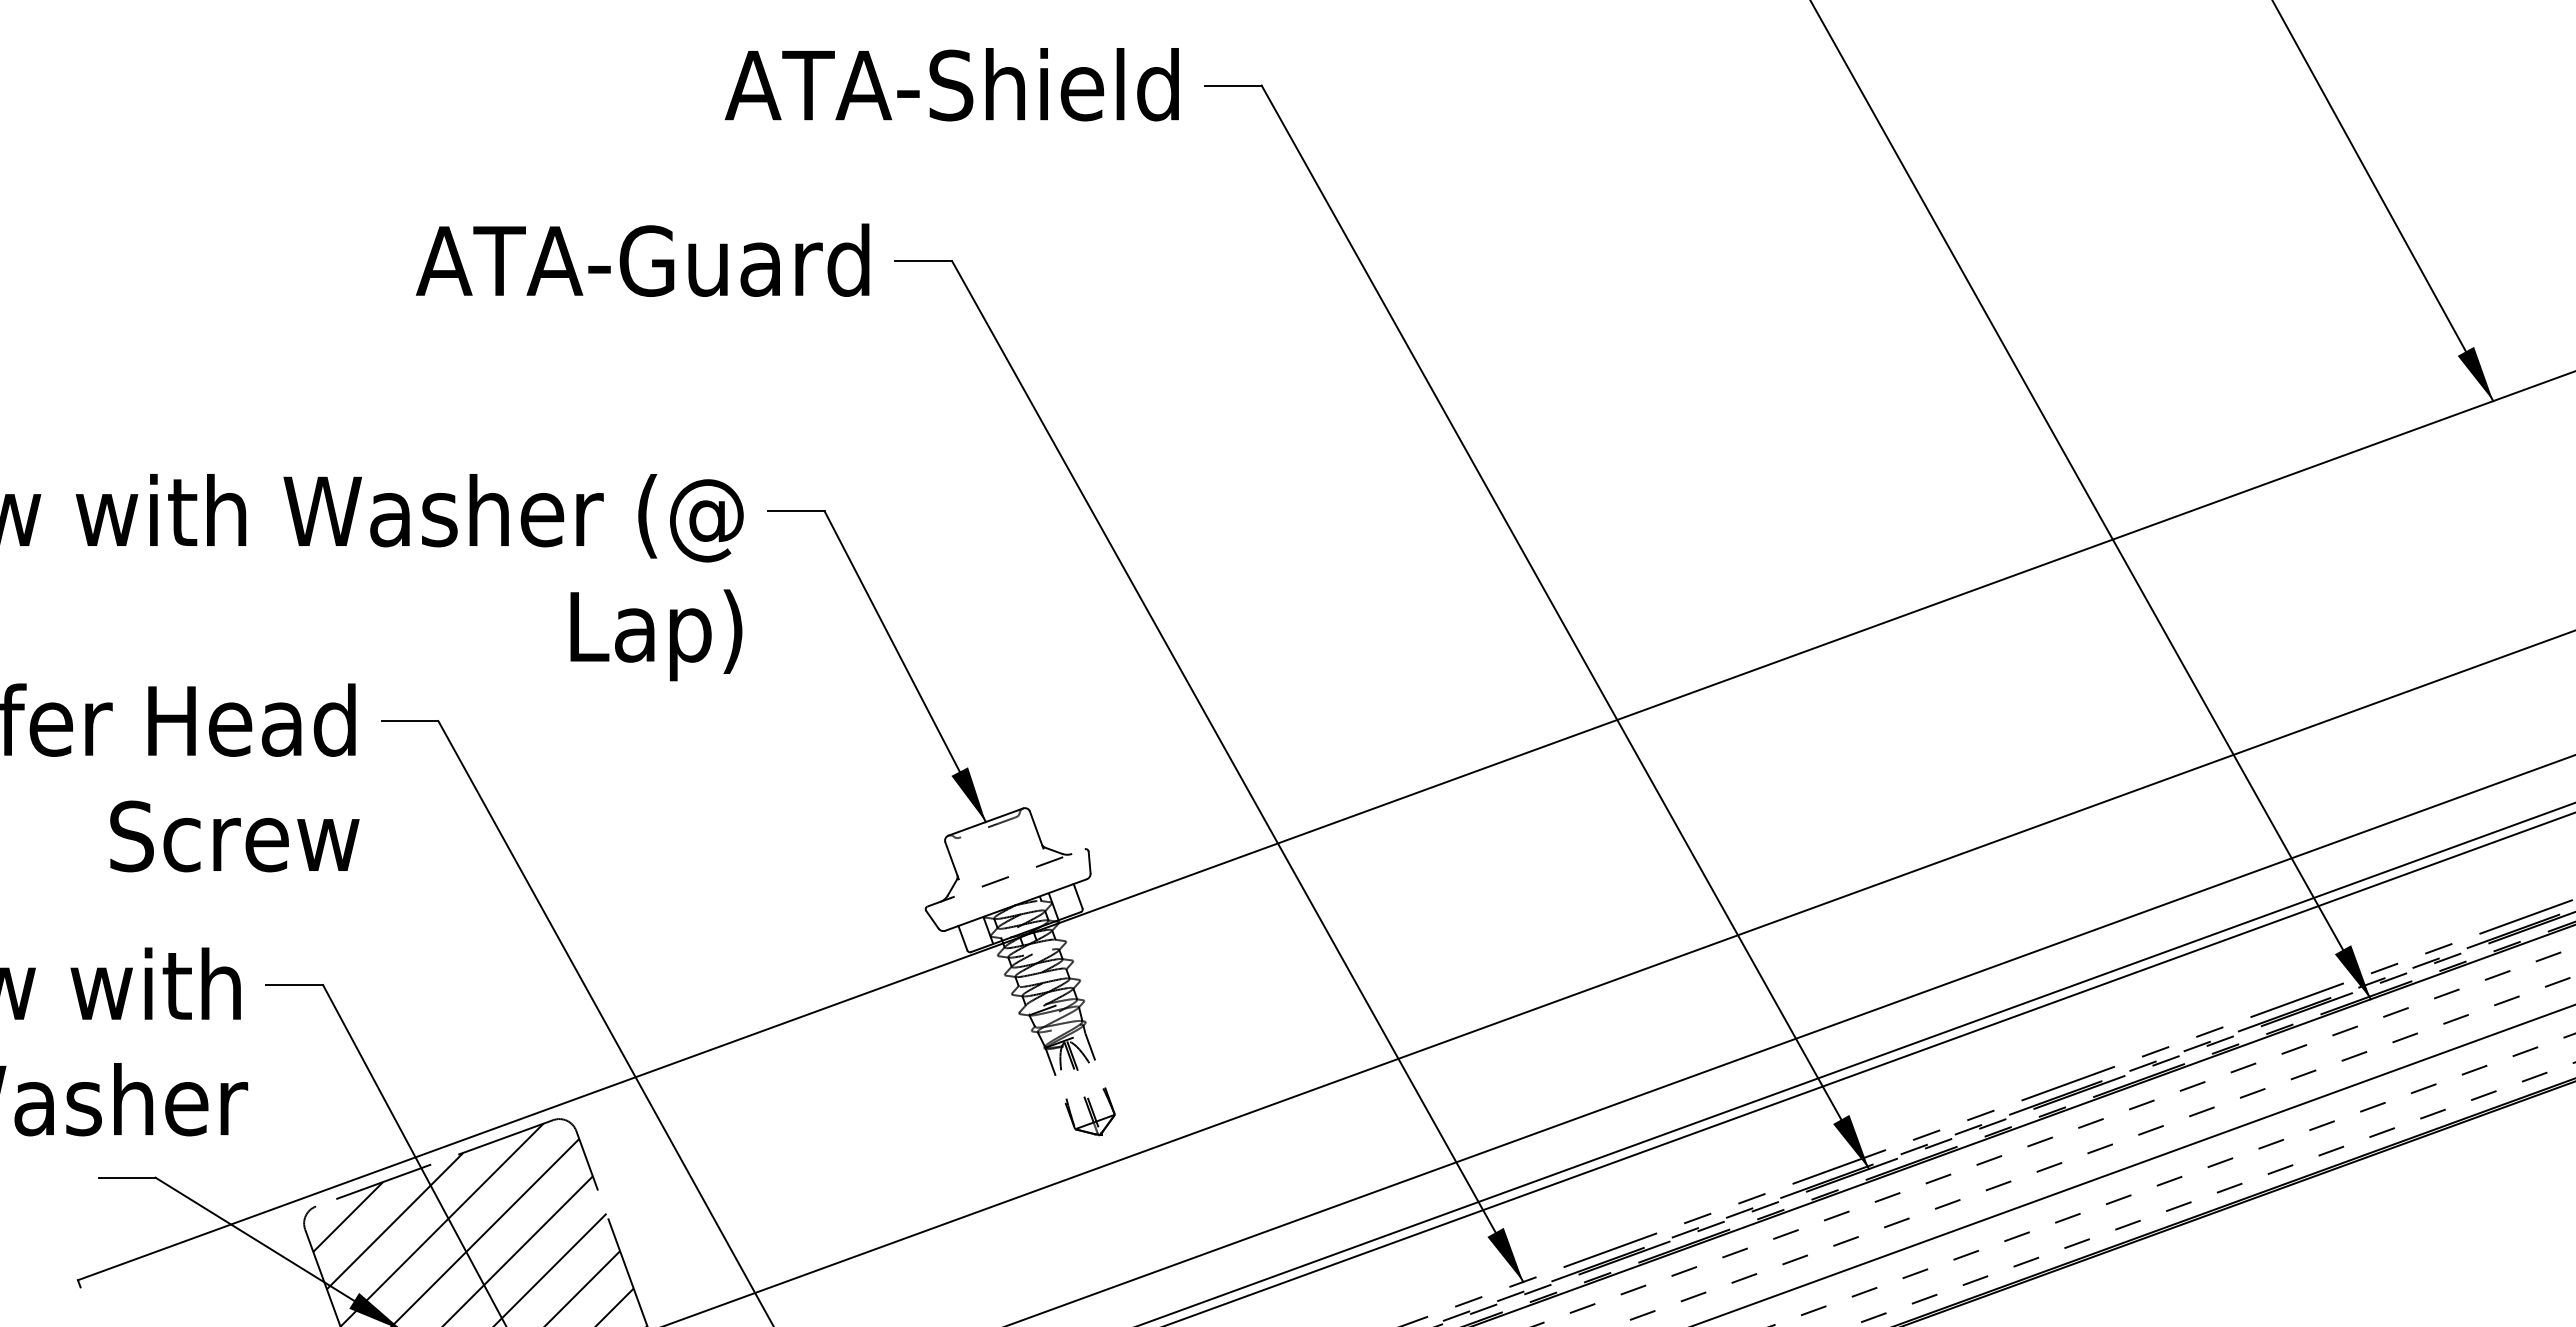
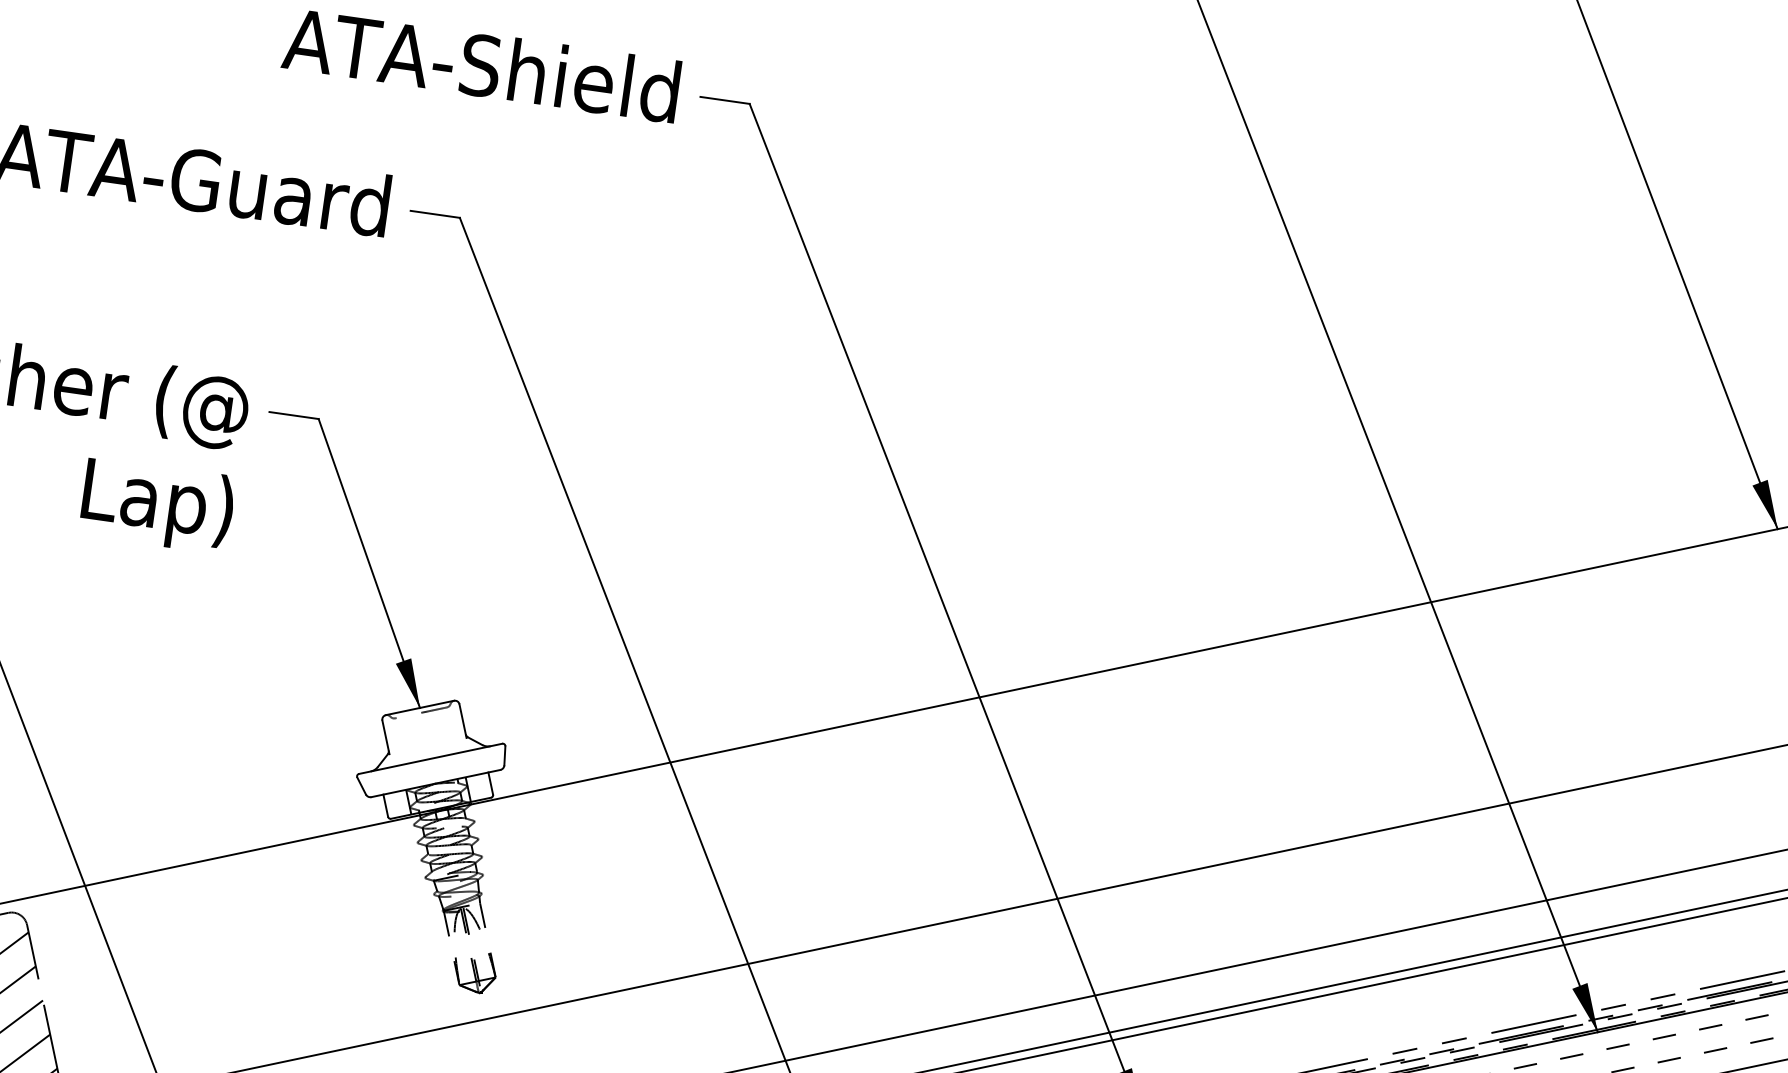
line: (1006, 877) -> (431, 758), dashed -> solid

